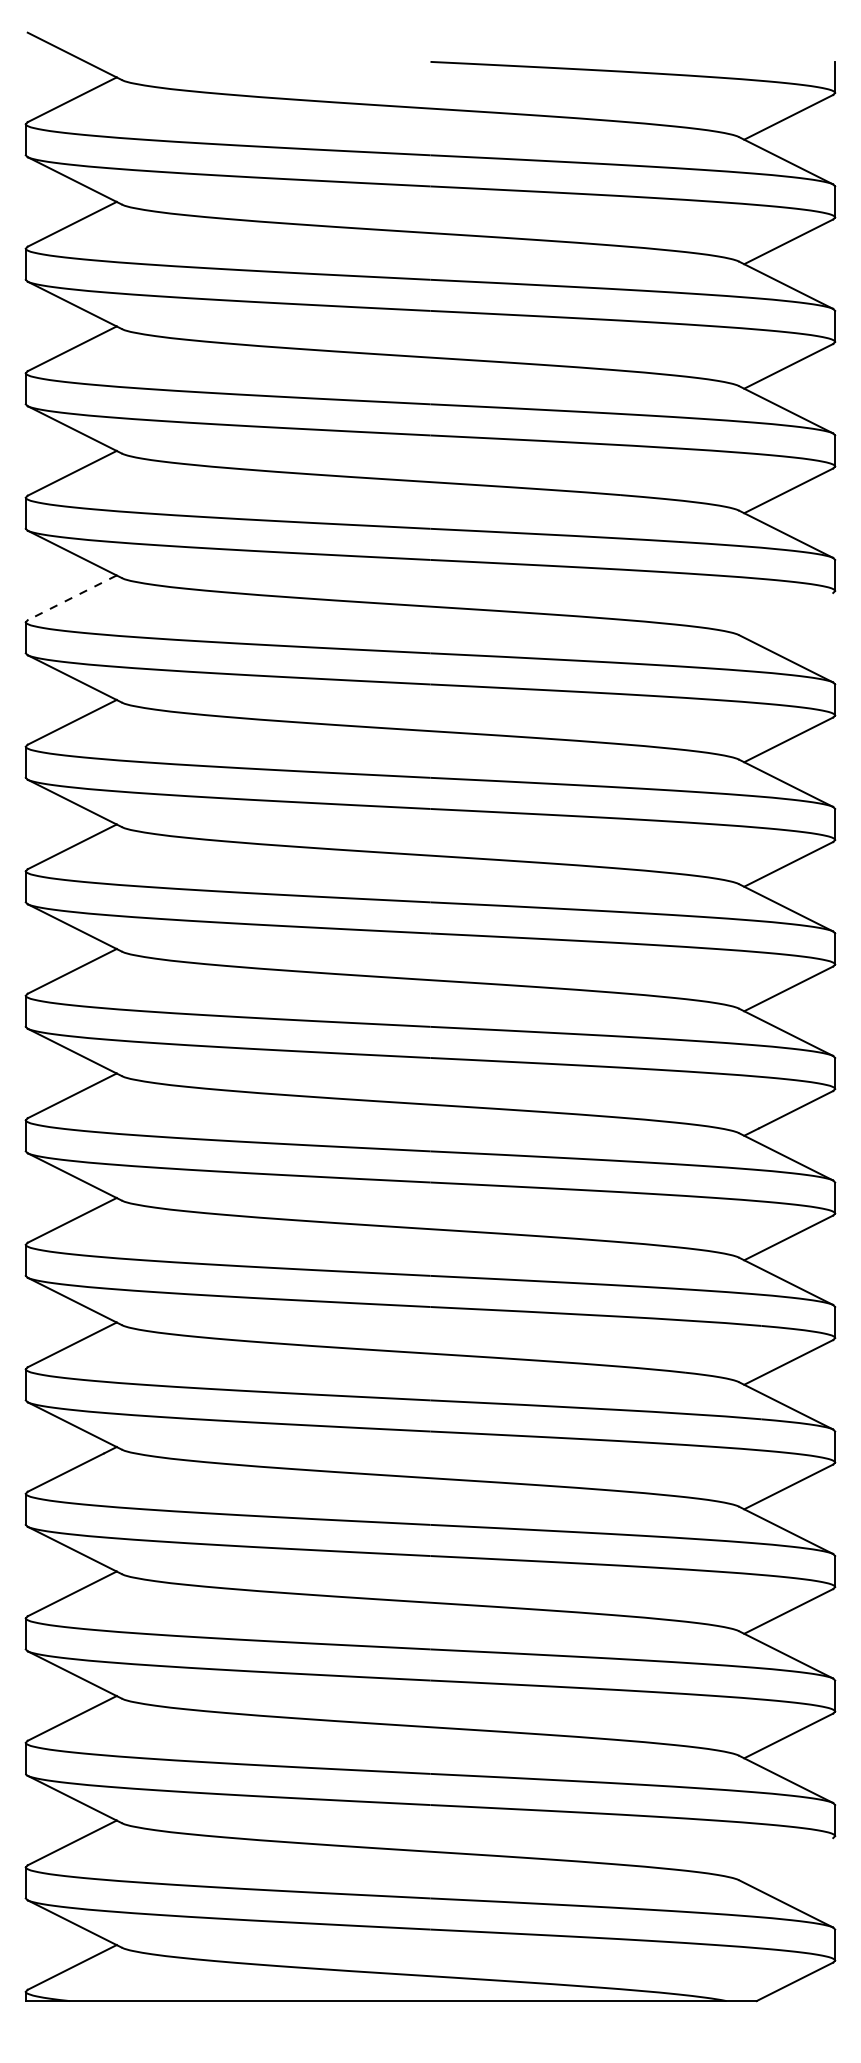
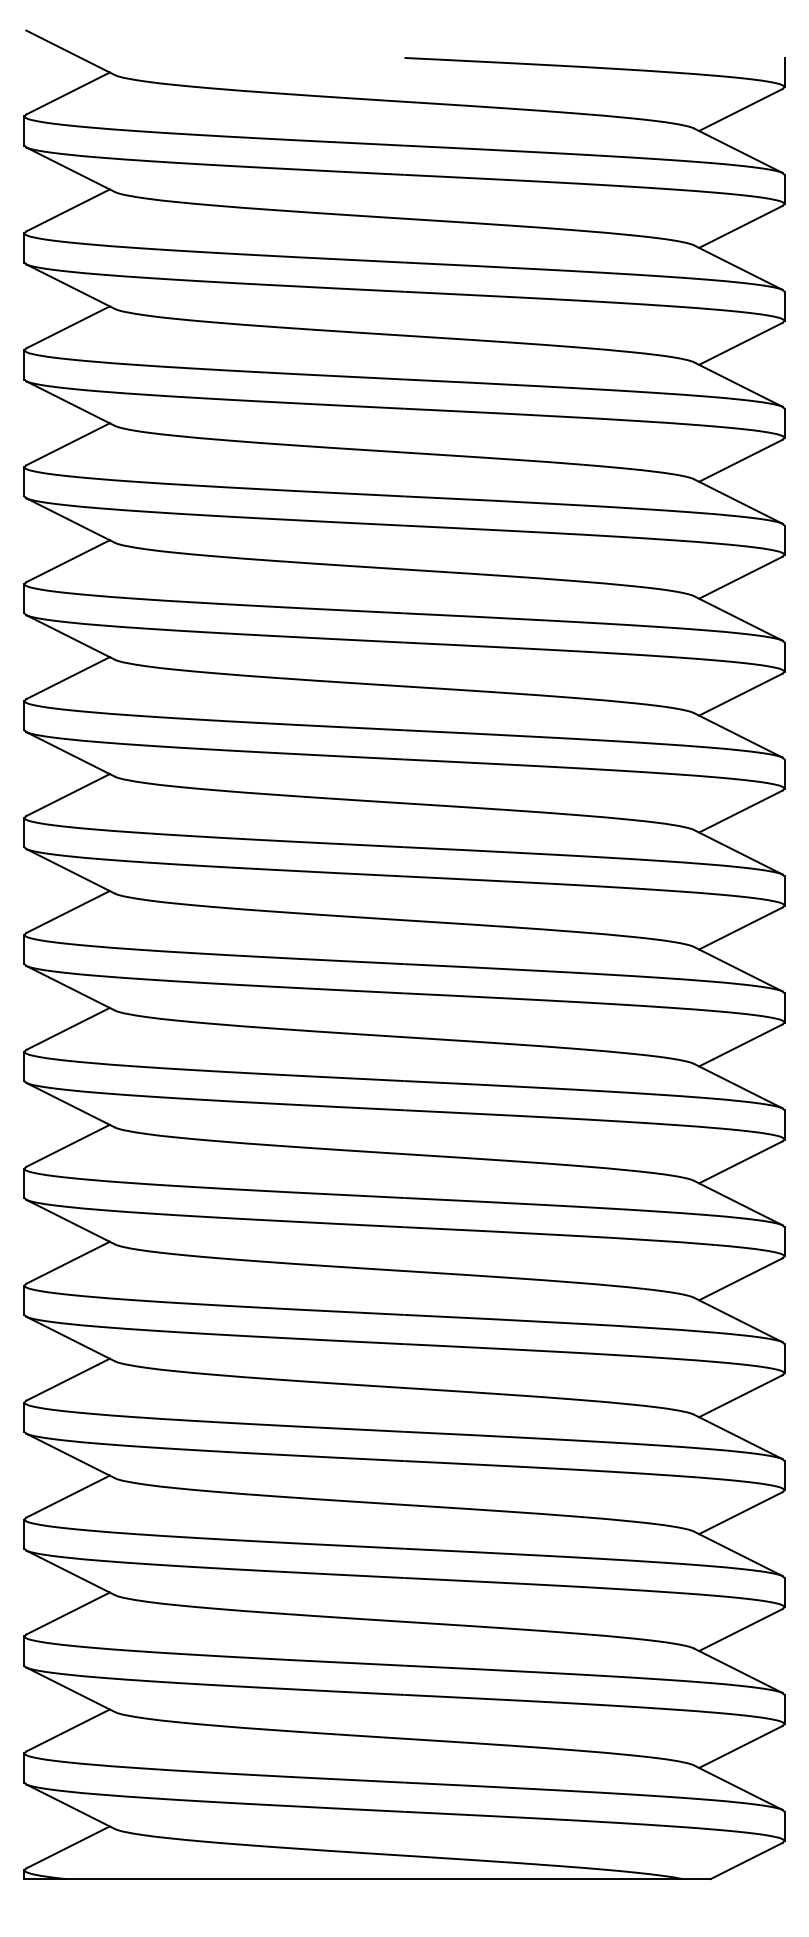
line: (72, 597) -> (68, 560), dashed -> solid
line: (788, 614) -> (740, 576), added
line: (788, 1860) -> (740, 1747), added

